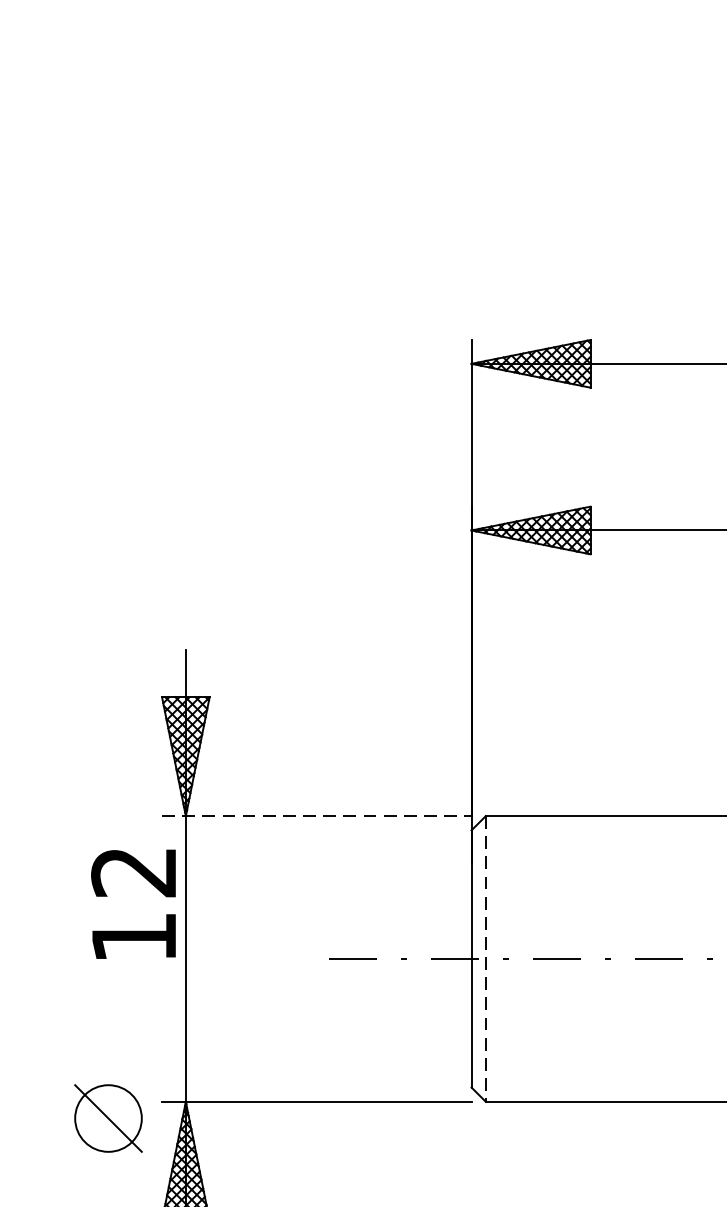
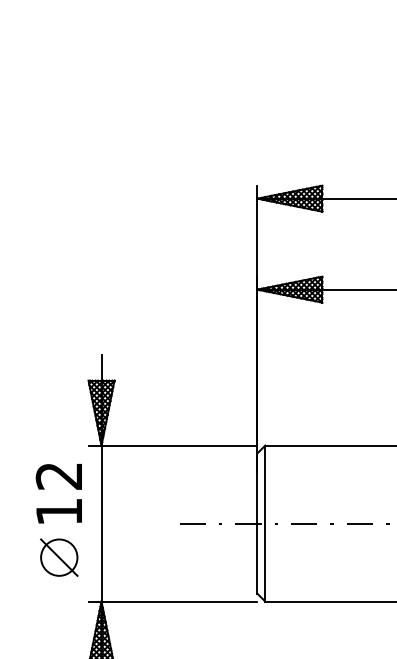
line: (317, 815) -> (173, 445), dashed -> solid
text: (132, 903) -> (58, 493), moved
line: (486, 958) -> (265, 523), dashed -> solid
part: (108, 1118) -> (59, 557), moved

